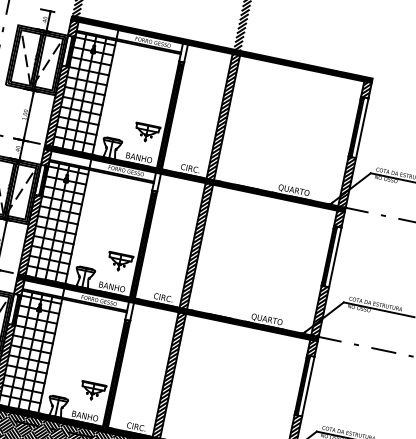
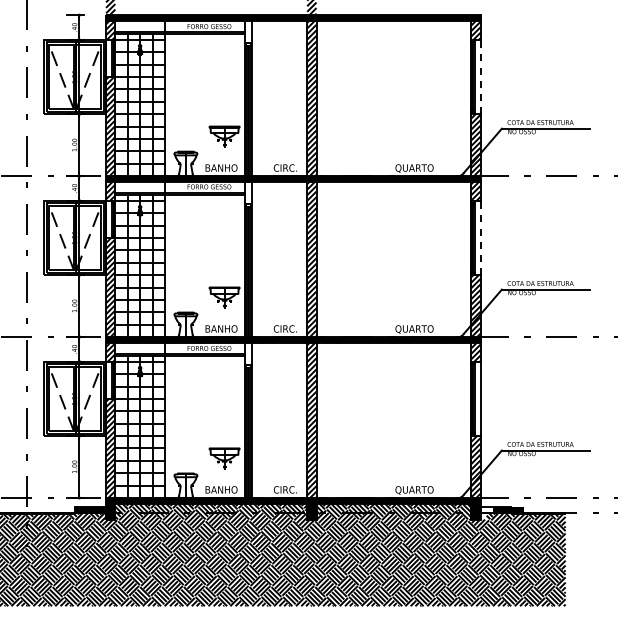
line: (362, 127) -> (480, 76), solid -> dashed
line: (335, 257) -> (480, 237), solid -> dashed

